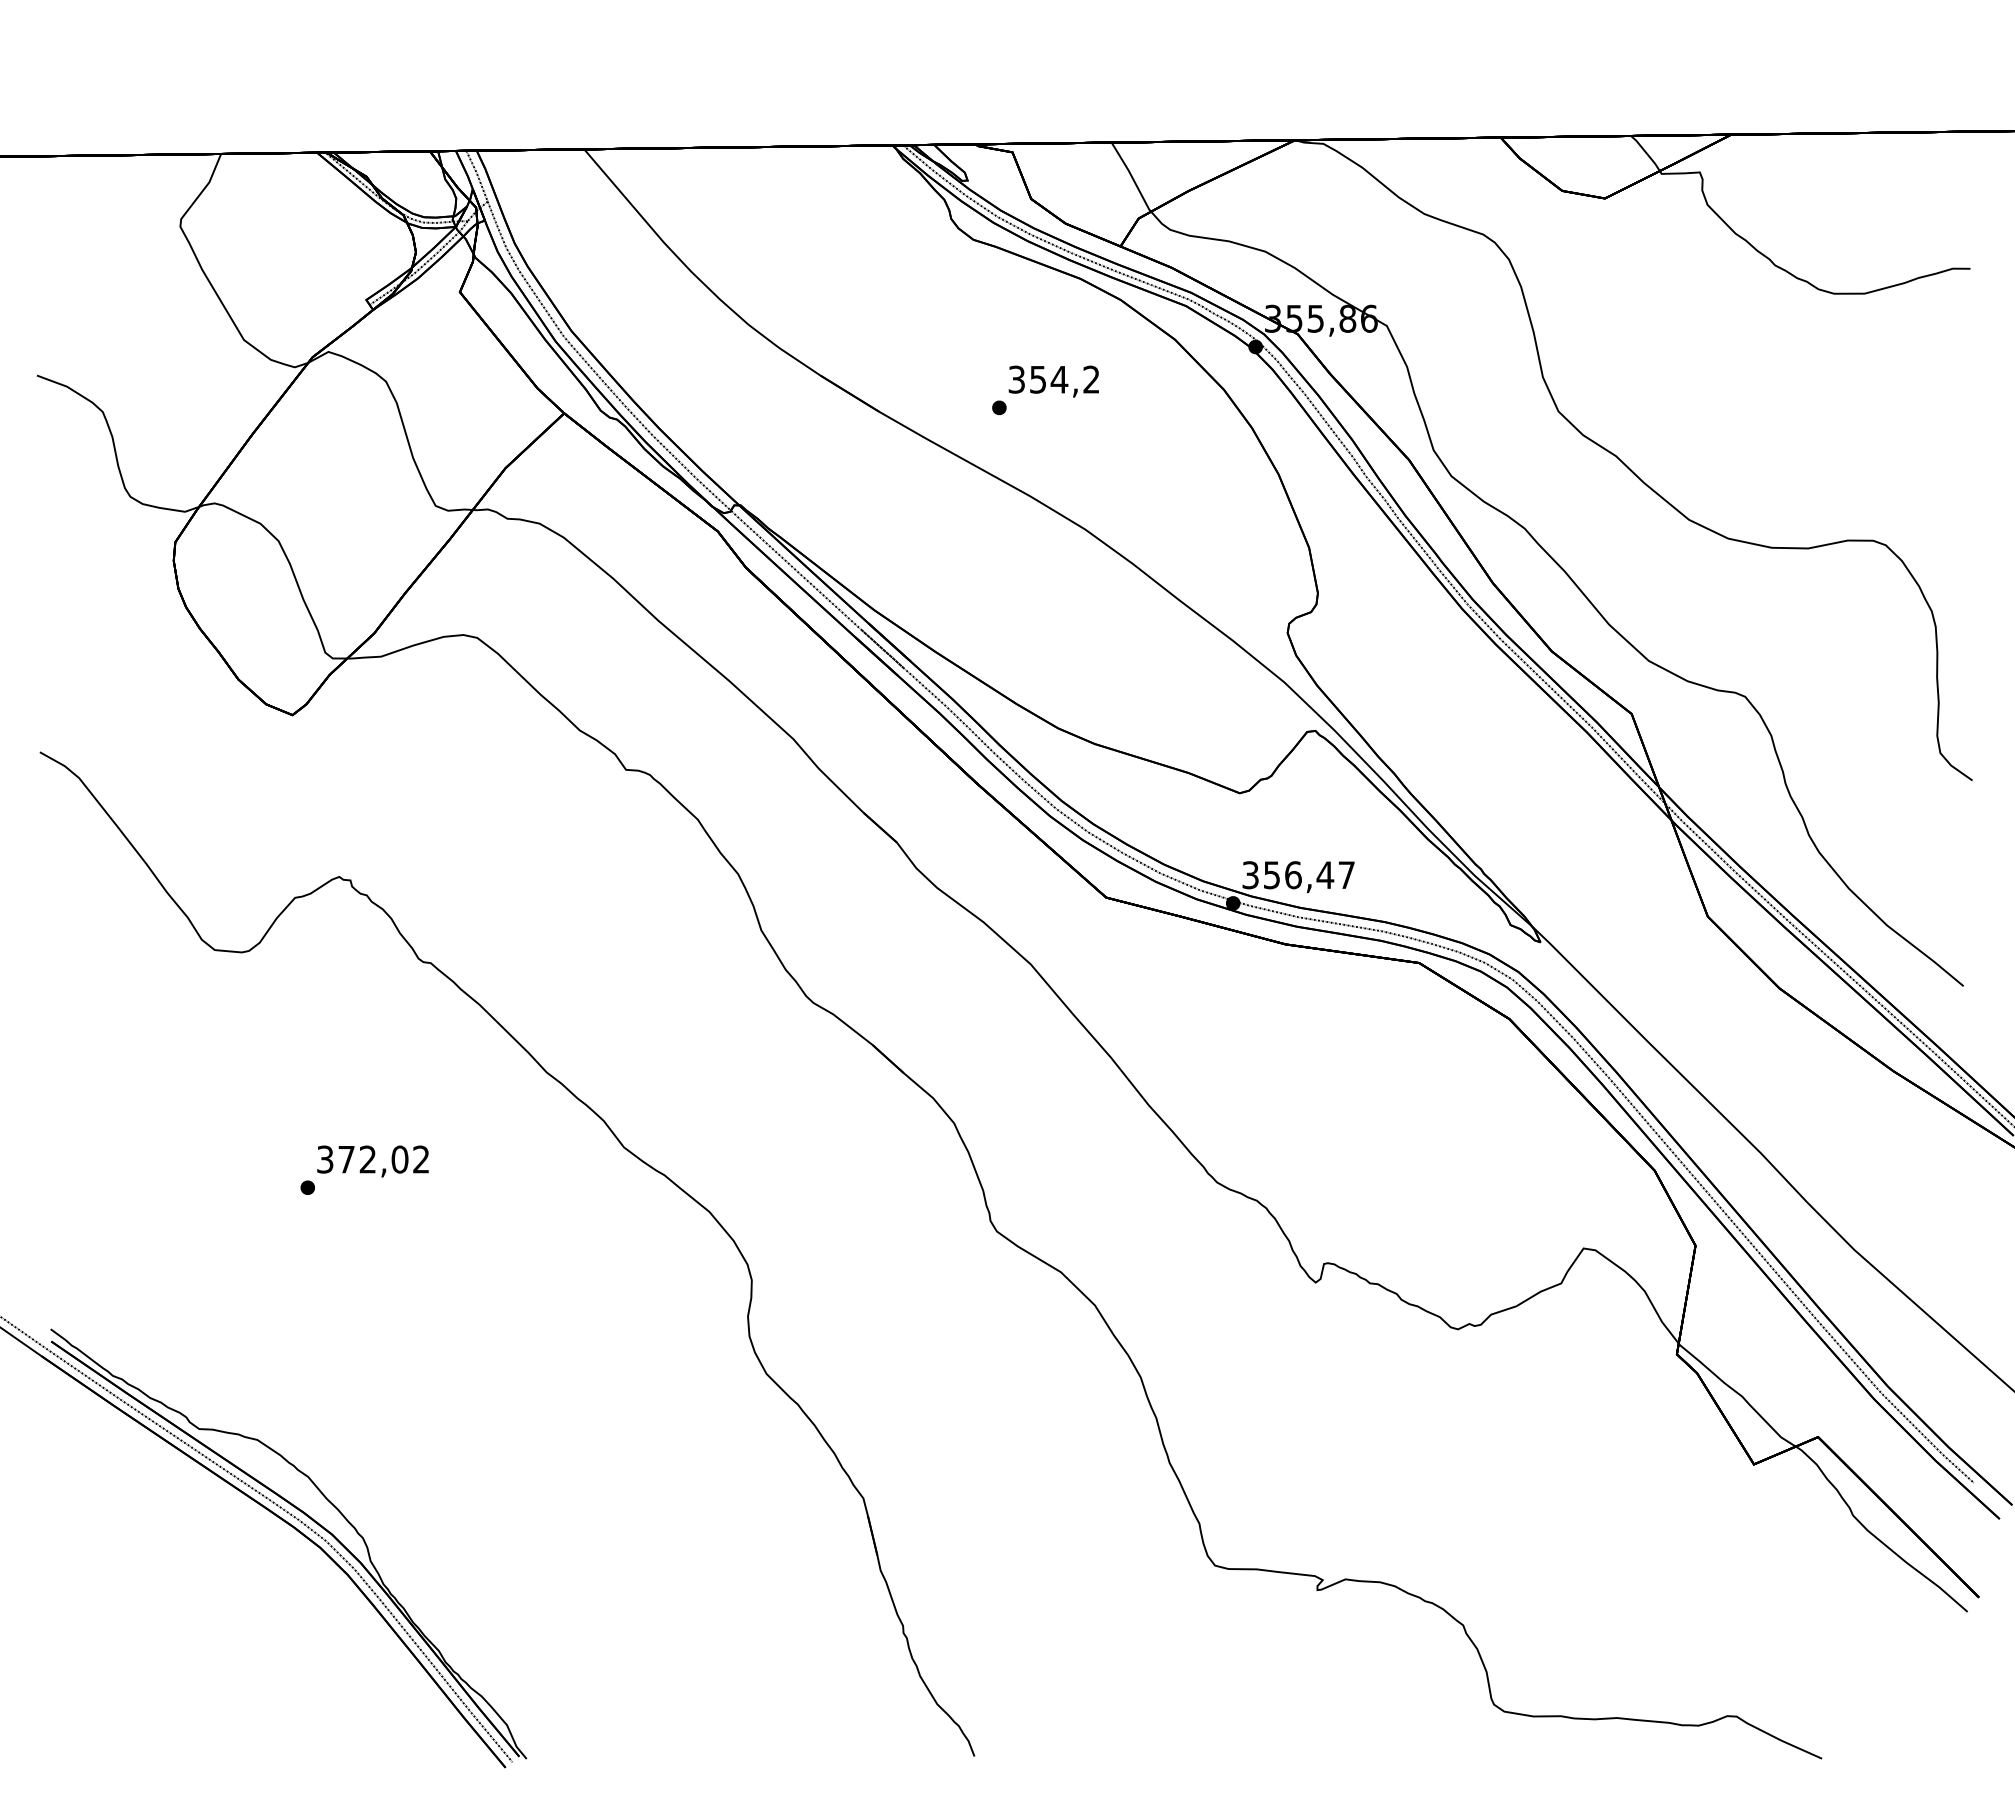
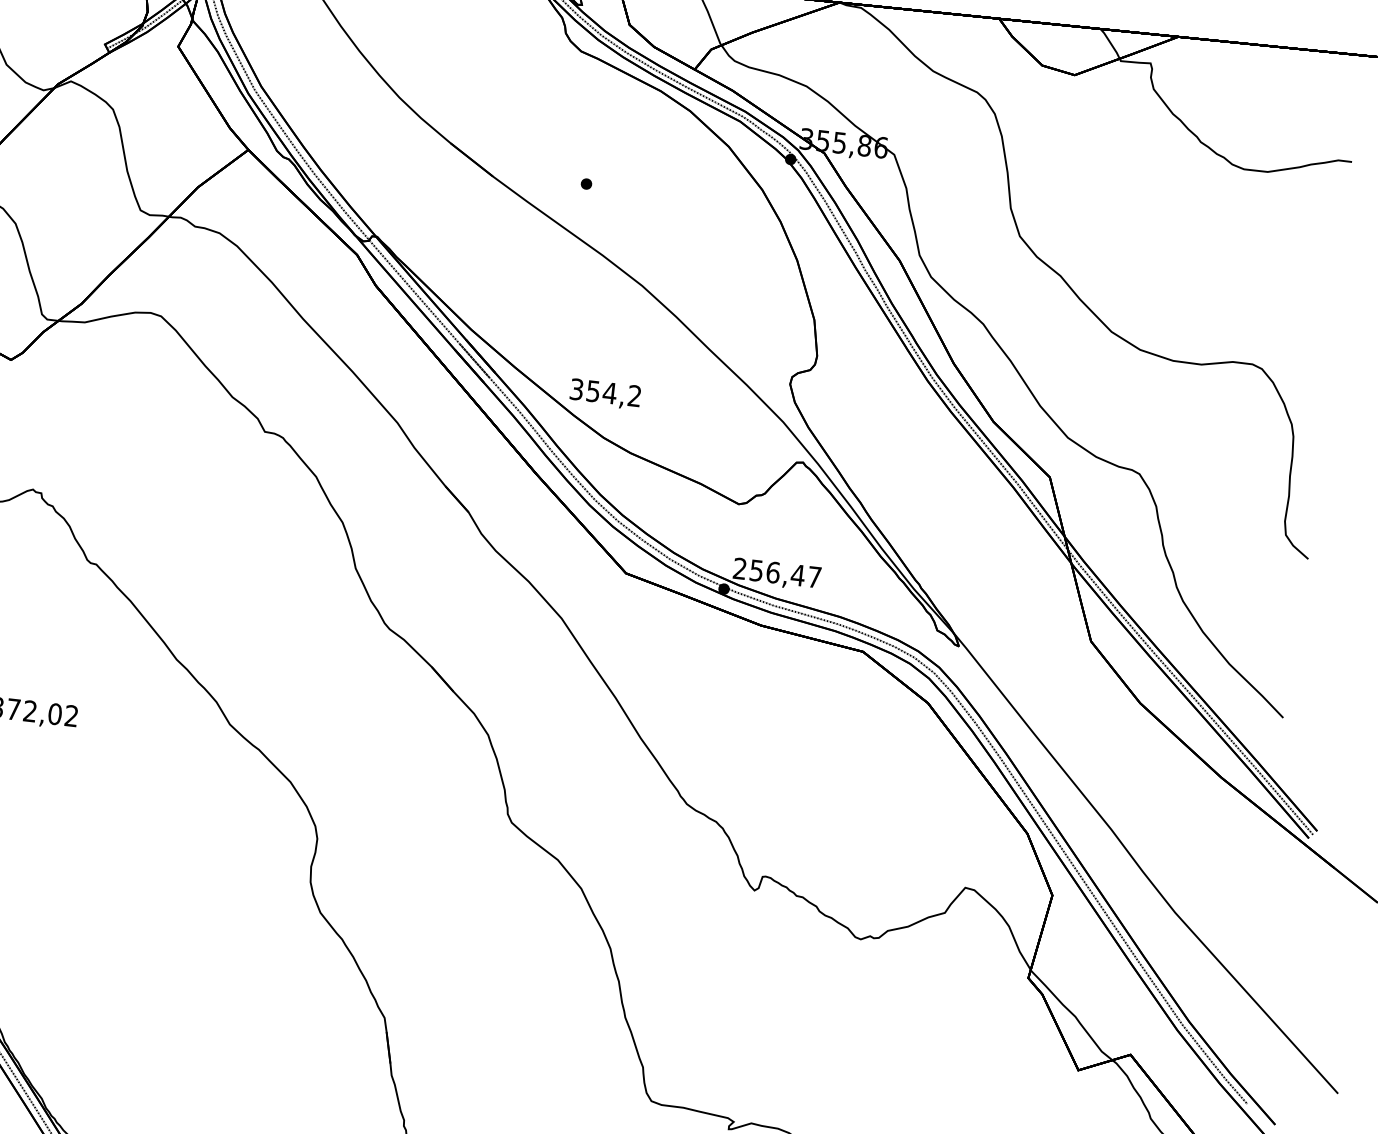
text: (1053, 381) -> (605, 394), moved
text: (1250, 875) -> (739, 569), 356,47 -> 256,47

